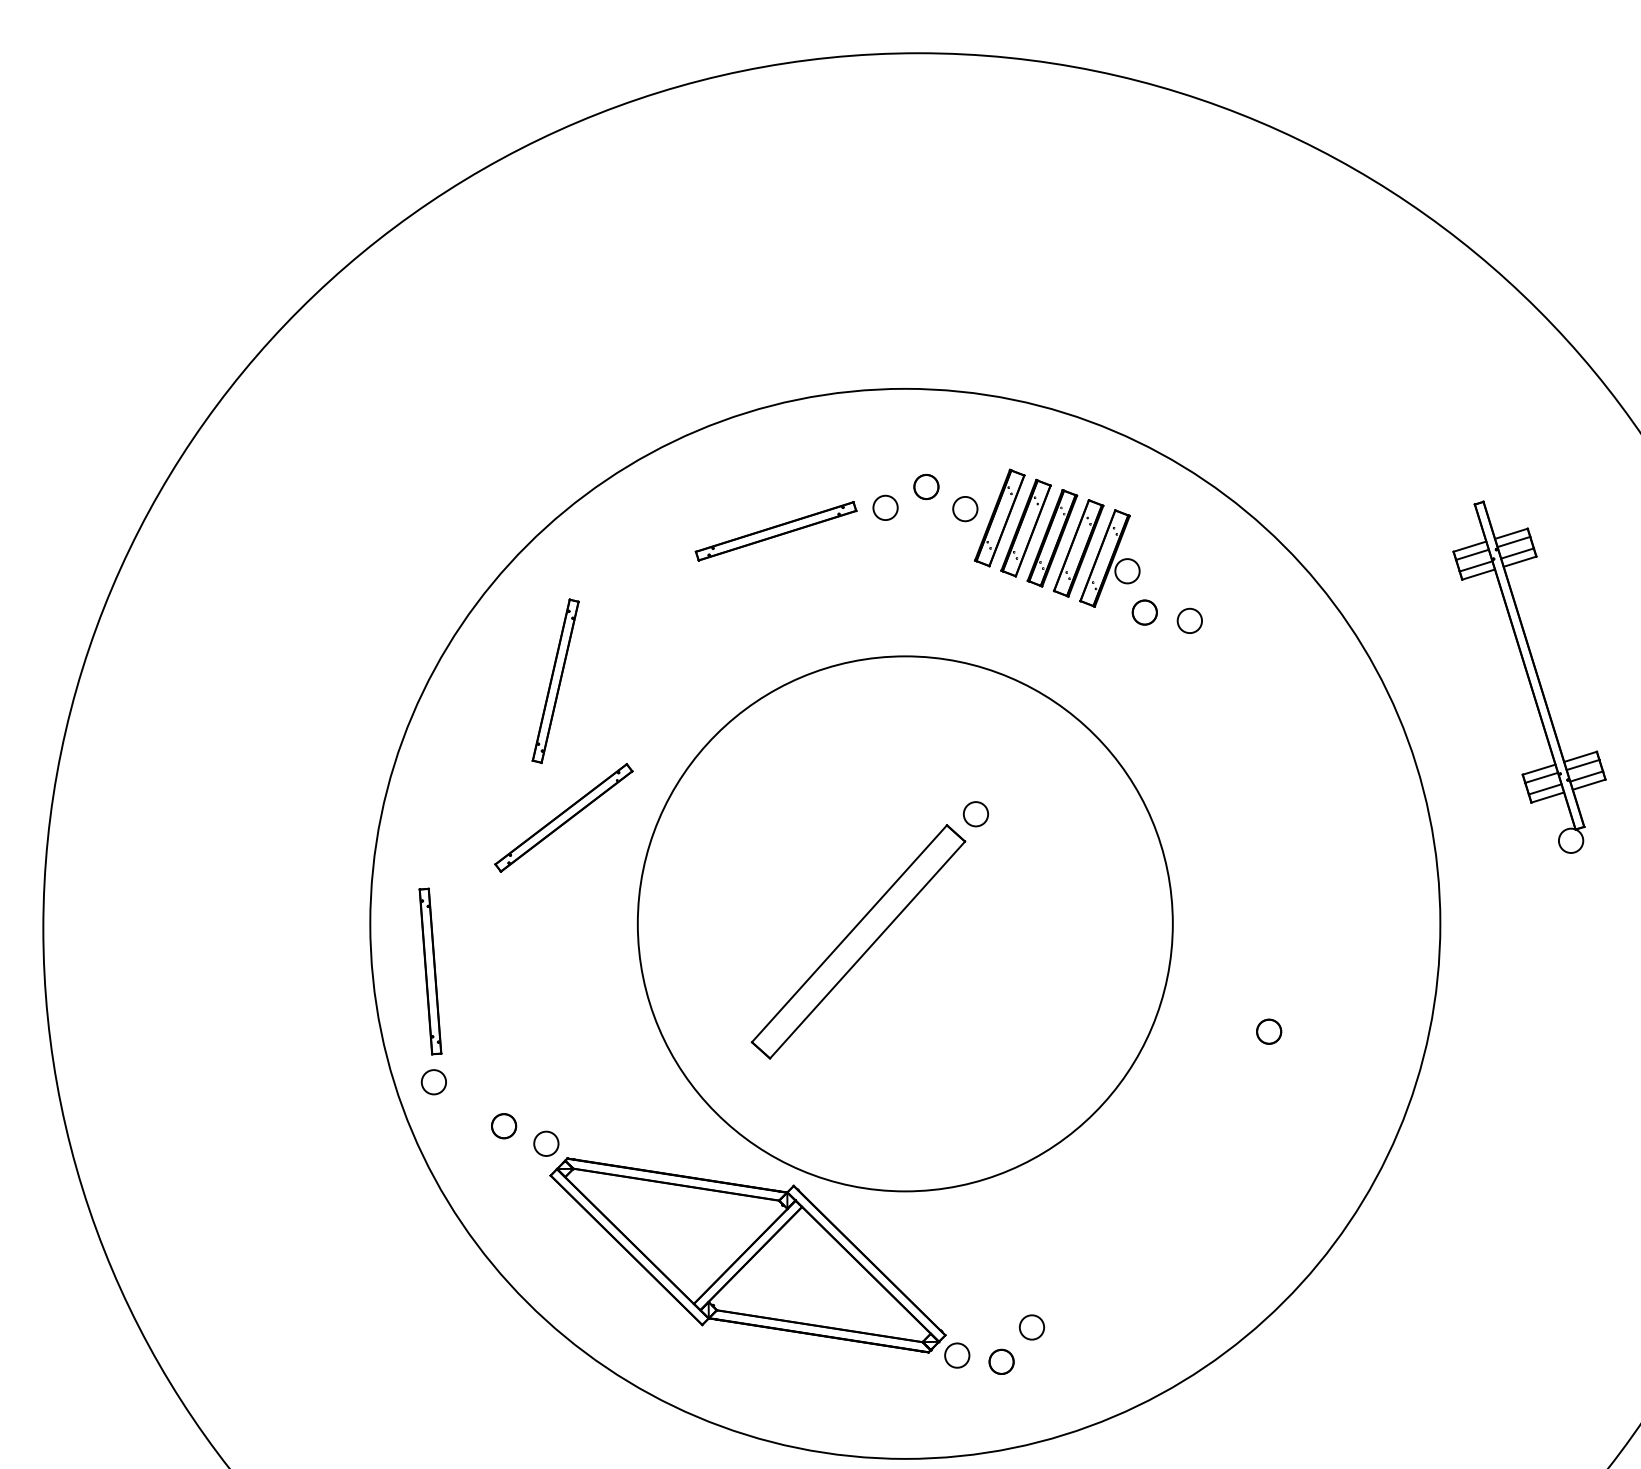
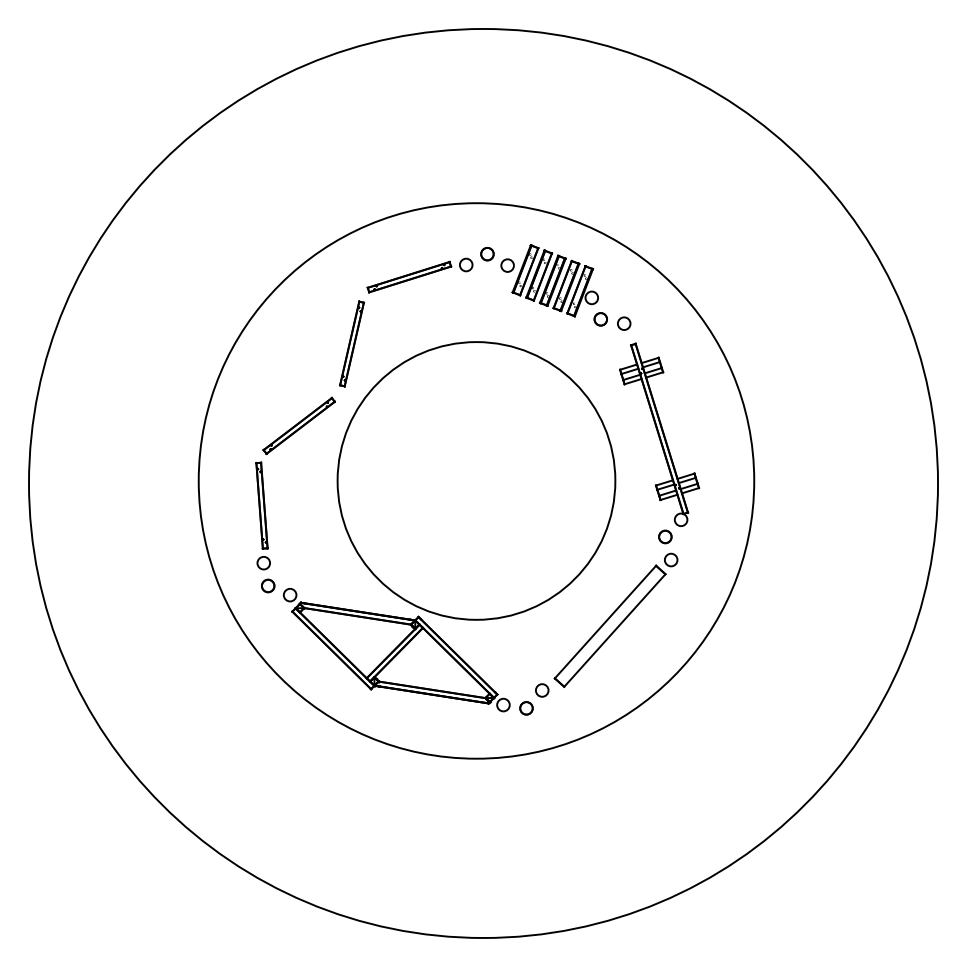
part: (1529, 676) -> (659, 434), moved
part: (554, 680) -> (351, 343), moved
part: (868, 928) -> (615, 619), moved
part: (431, 990) -> (262, 515), moved

